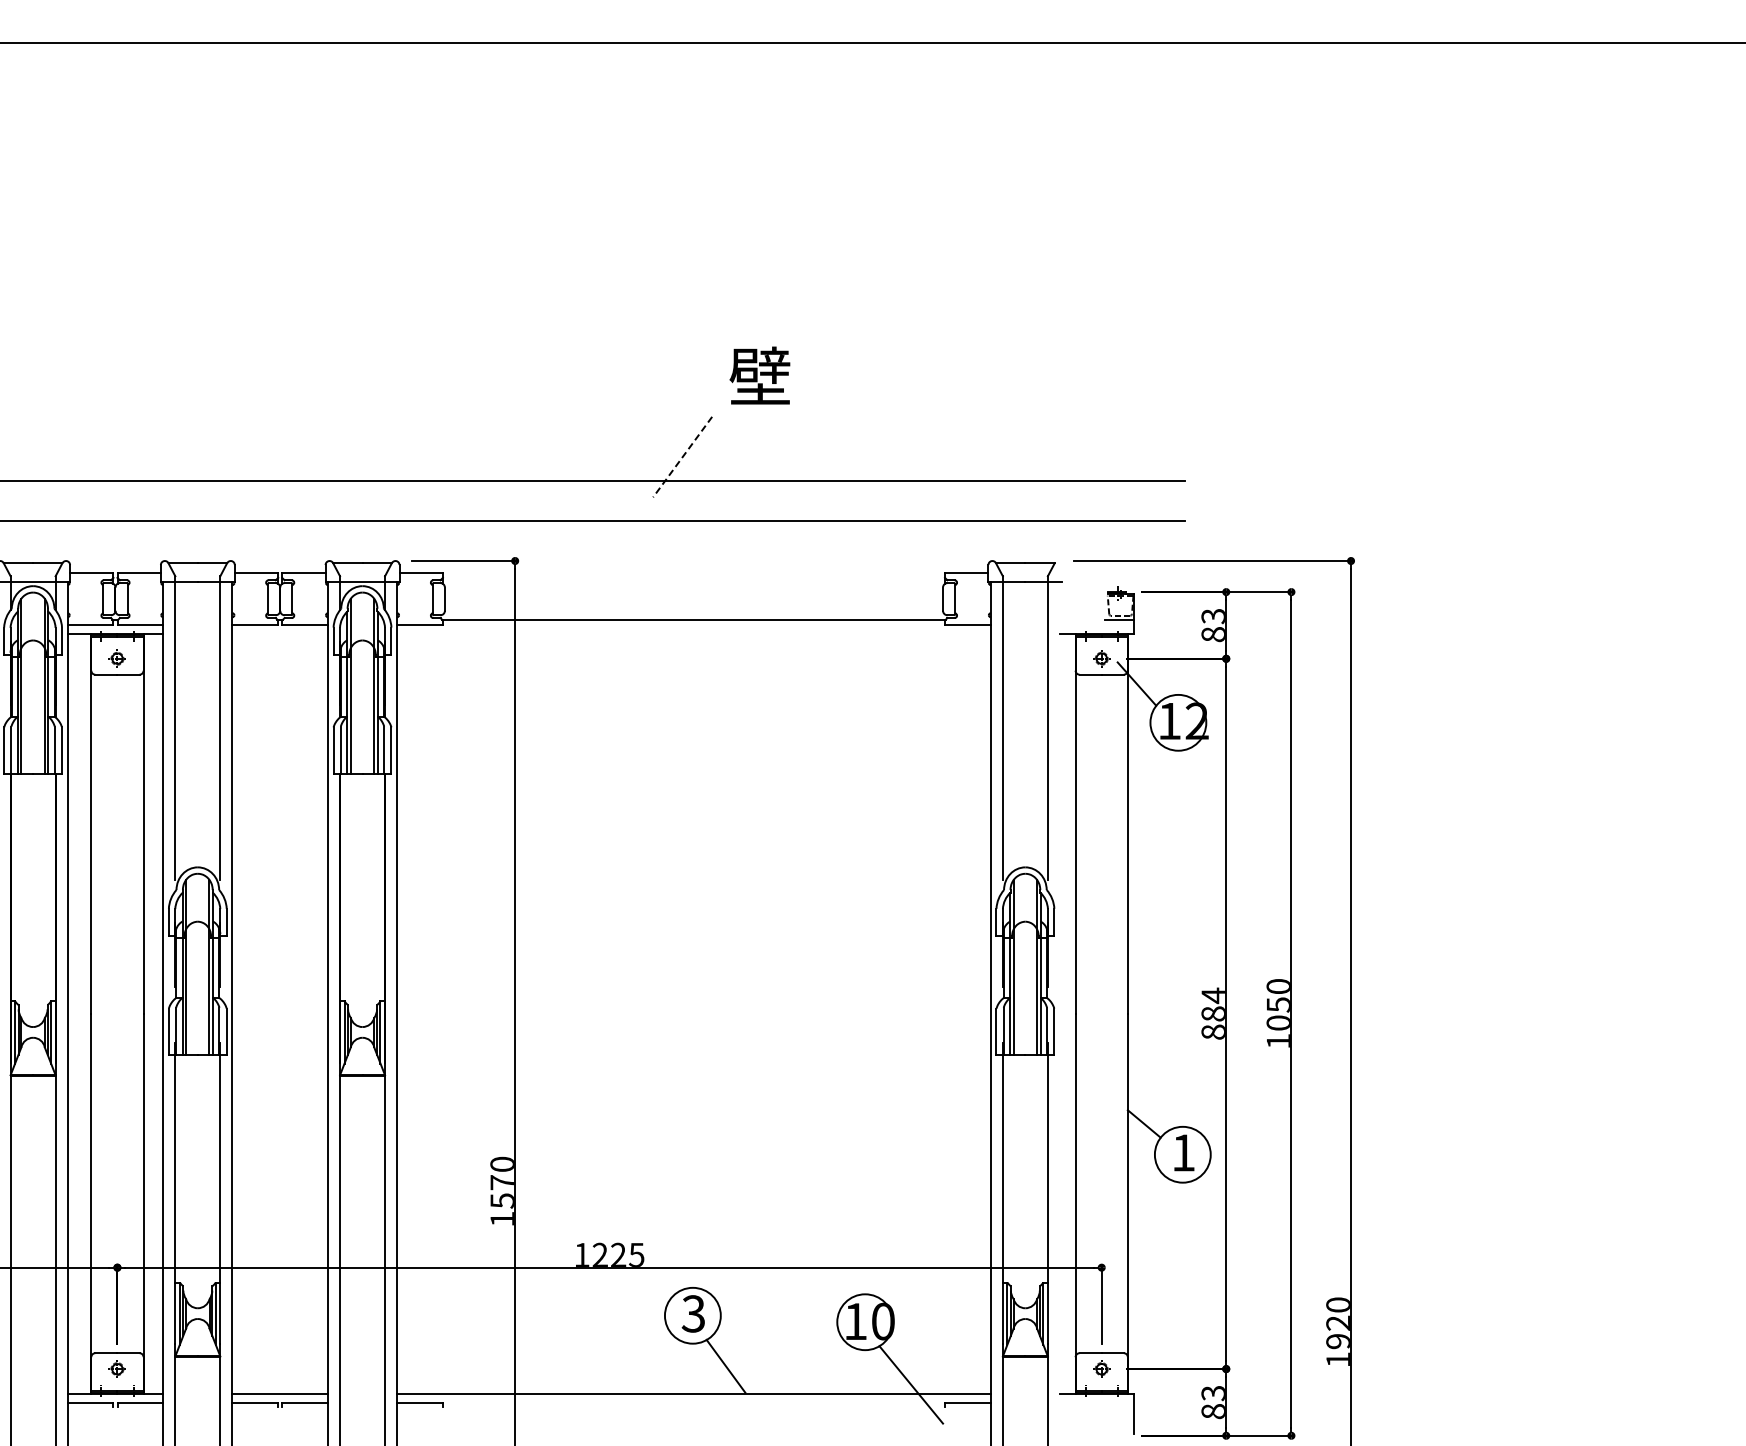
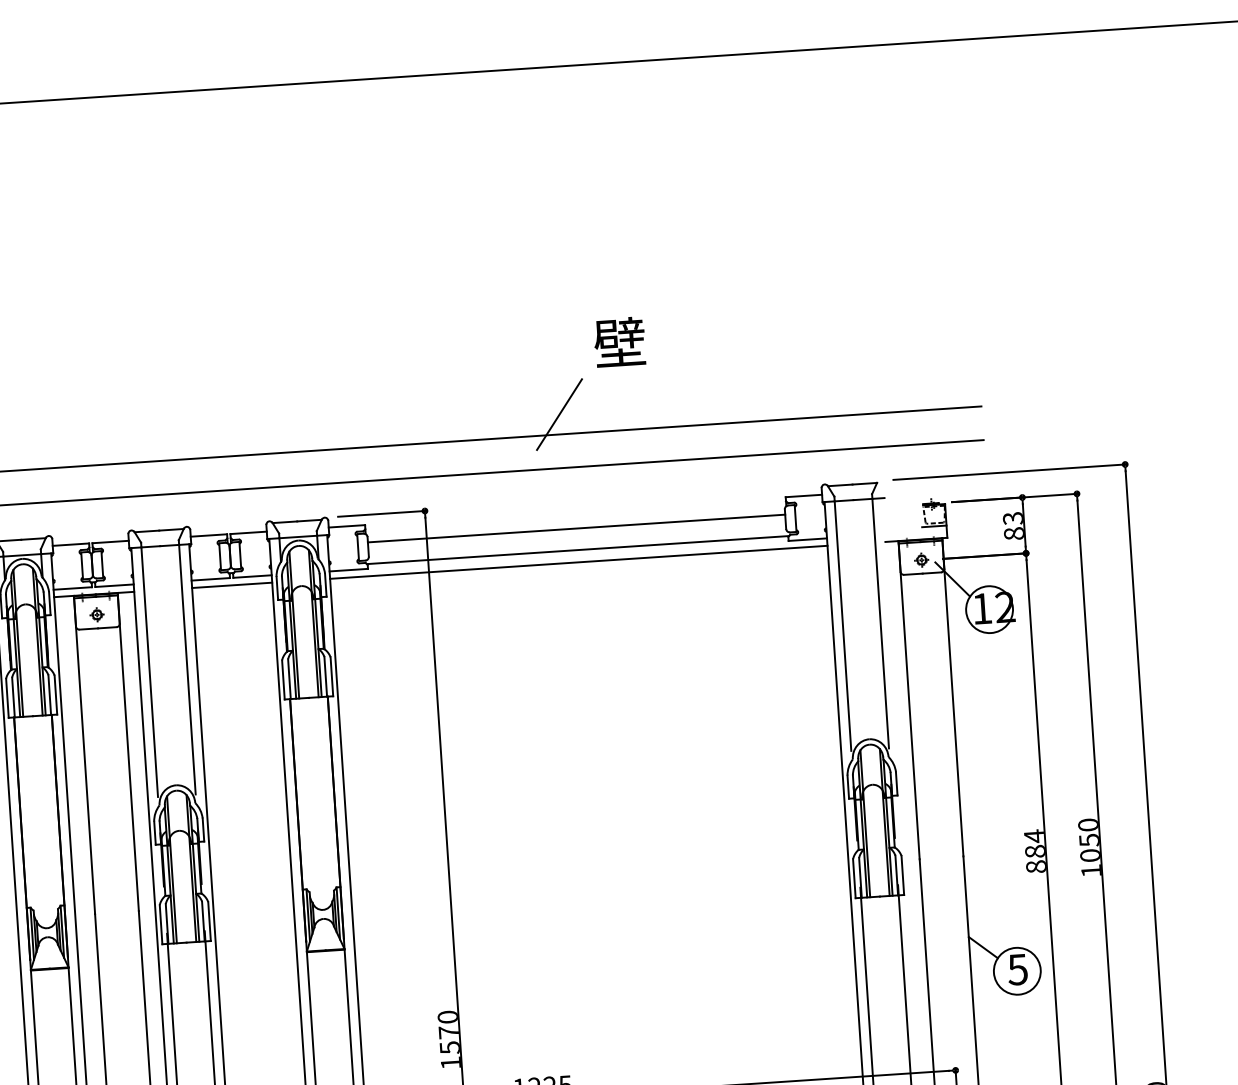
line: (682, 457) -> (559, 414), dashed -> solid
line: (693, 593) -> (576, 528), added
line: (279, 634) -> (231, 585), added
line: (693, 634) -> (578, 562), added
text: (1182, 1152) -> (1016, 969), 1 -> 5

